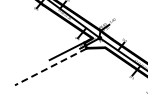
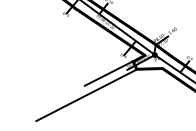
line: (50, 67) -> (85, 96), dashed -> solid

